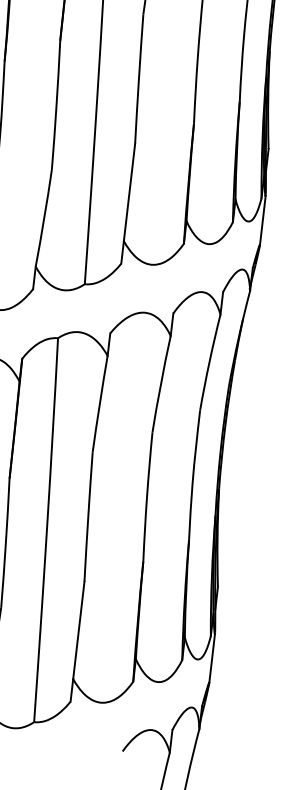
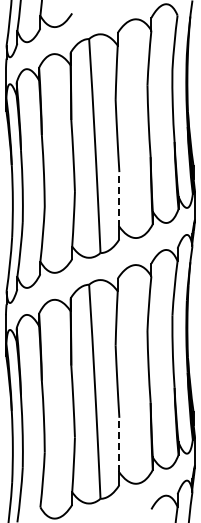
line: (129, 190) -> (119, 198), solid -> dashed
line: (79, 629) -> (119, 444), solid -> dashed

